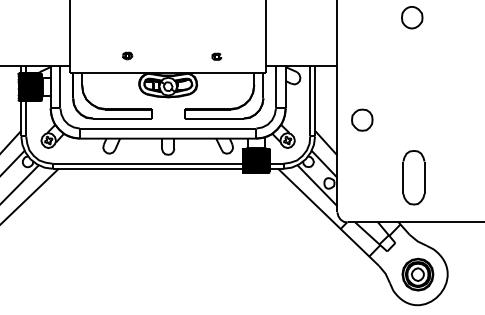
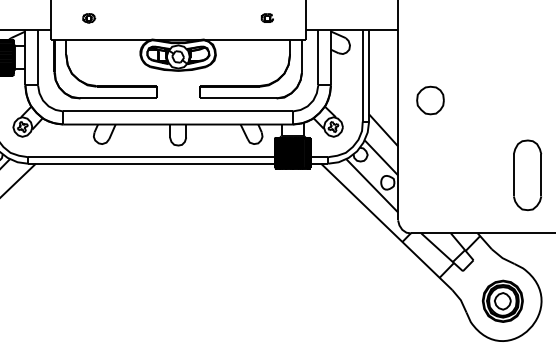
part: (127, 55) -> (88, 17), moved
part: (216, 56) -> (266, 17), moved
part: (413, 177) -> (526, 175), moved

